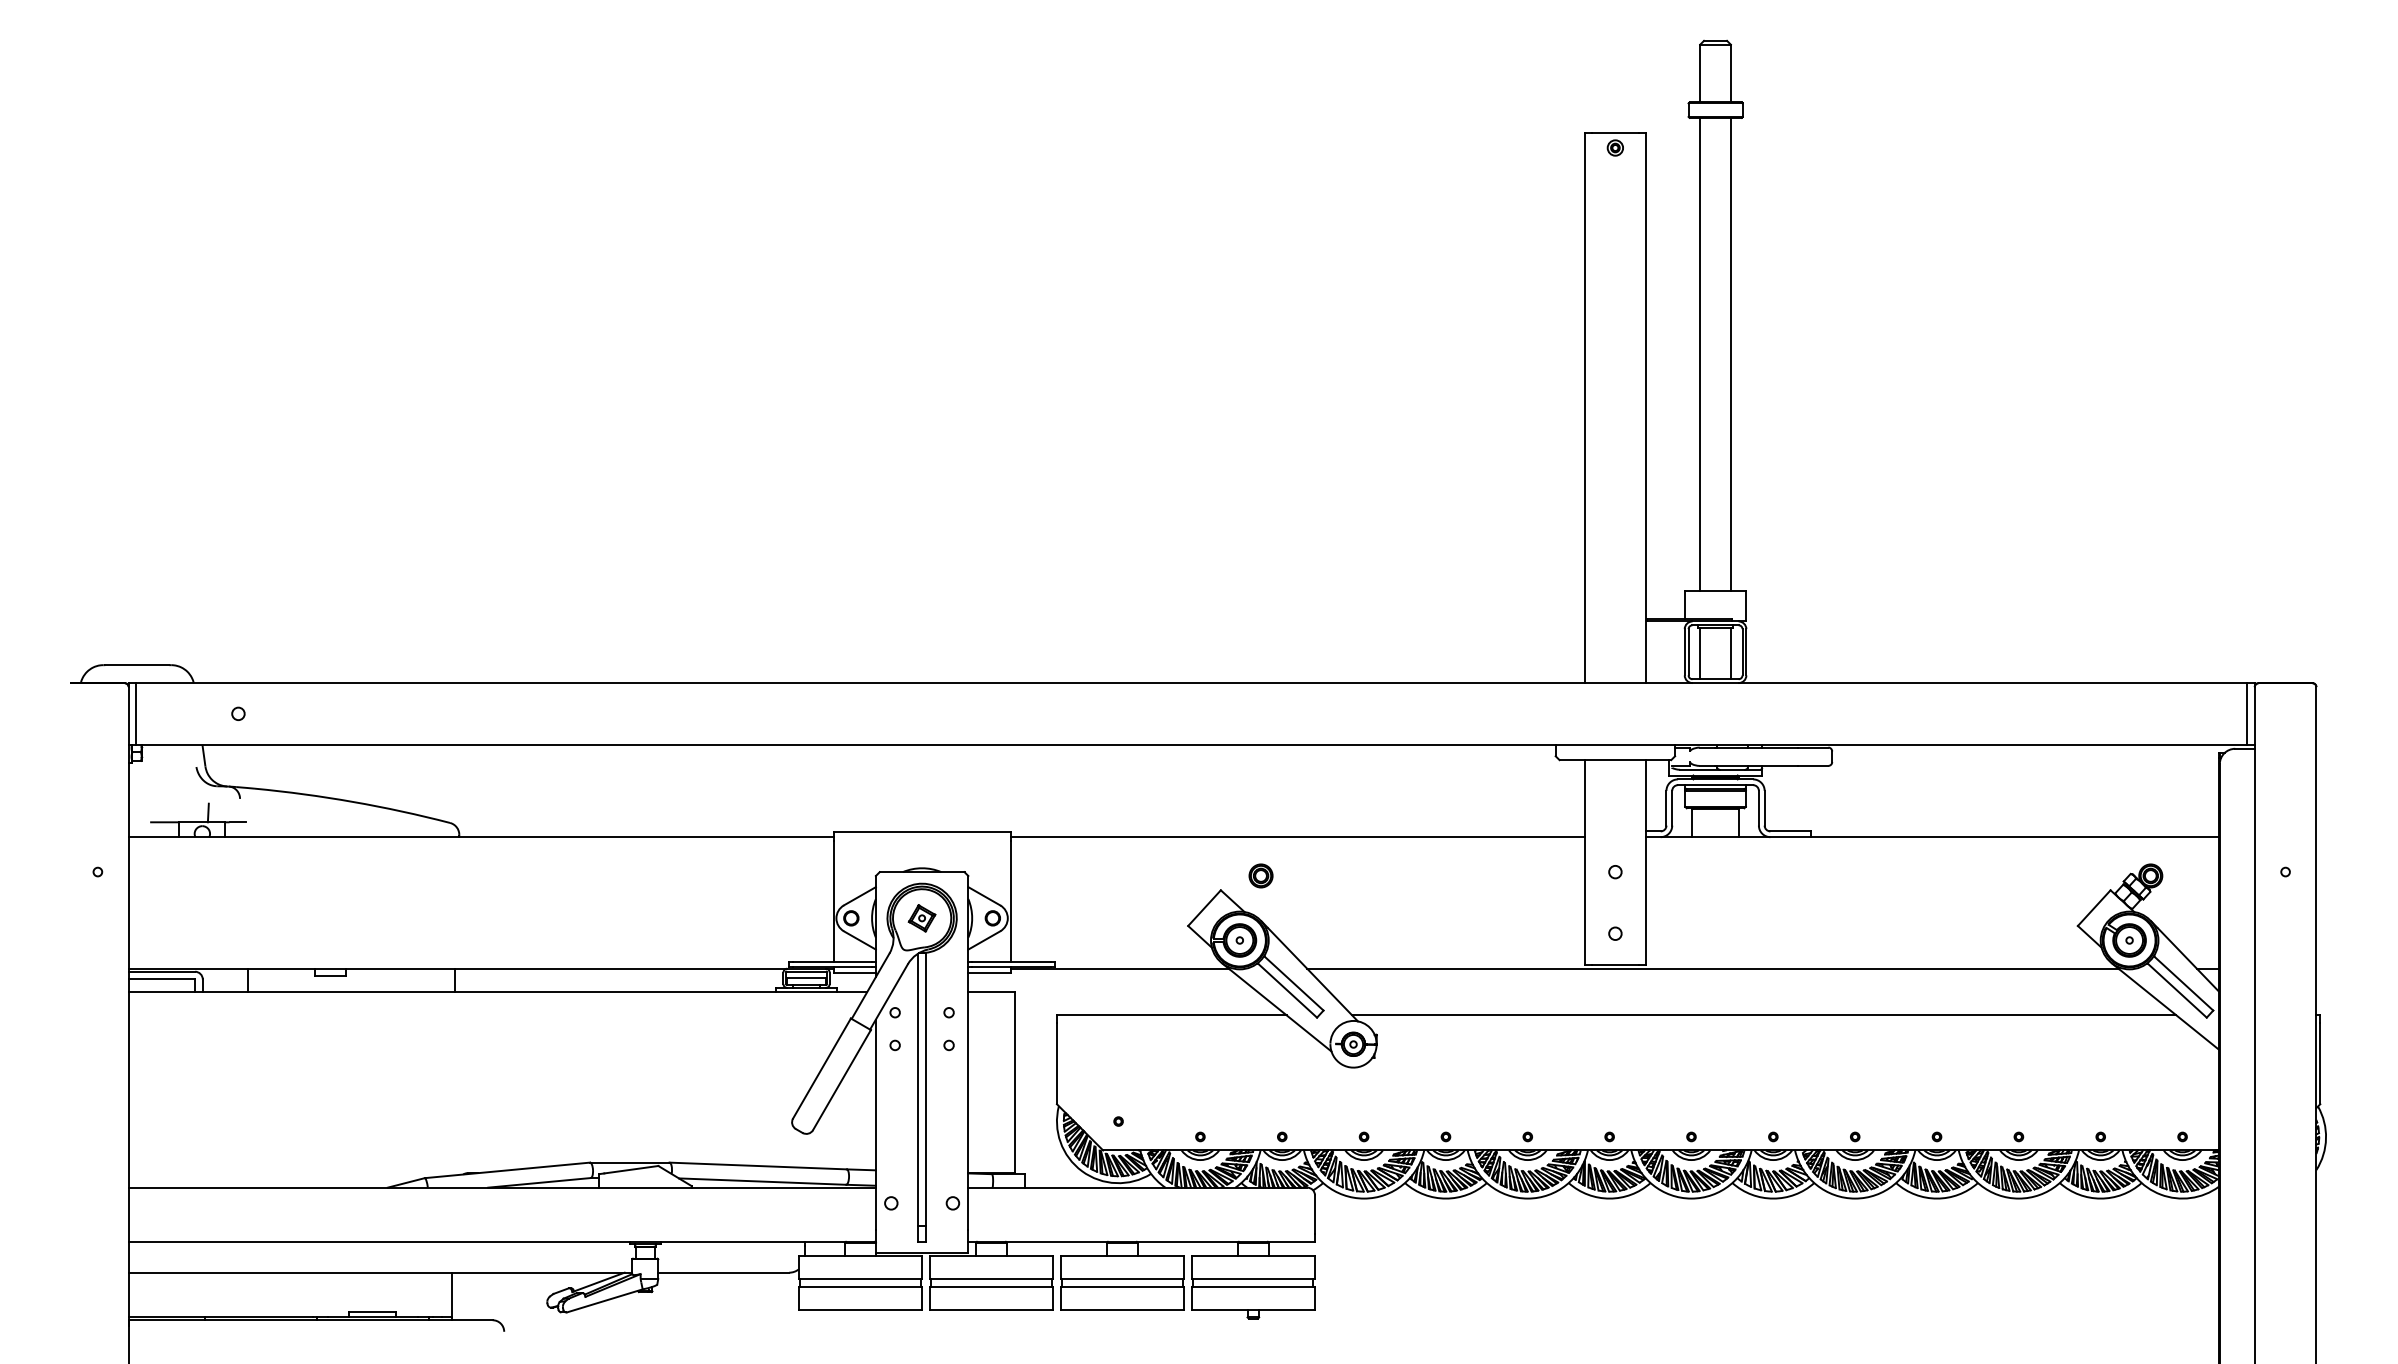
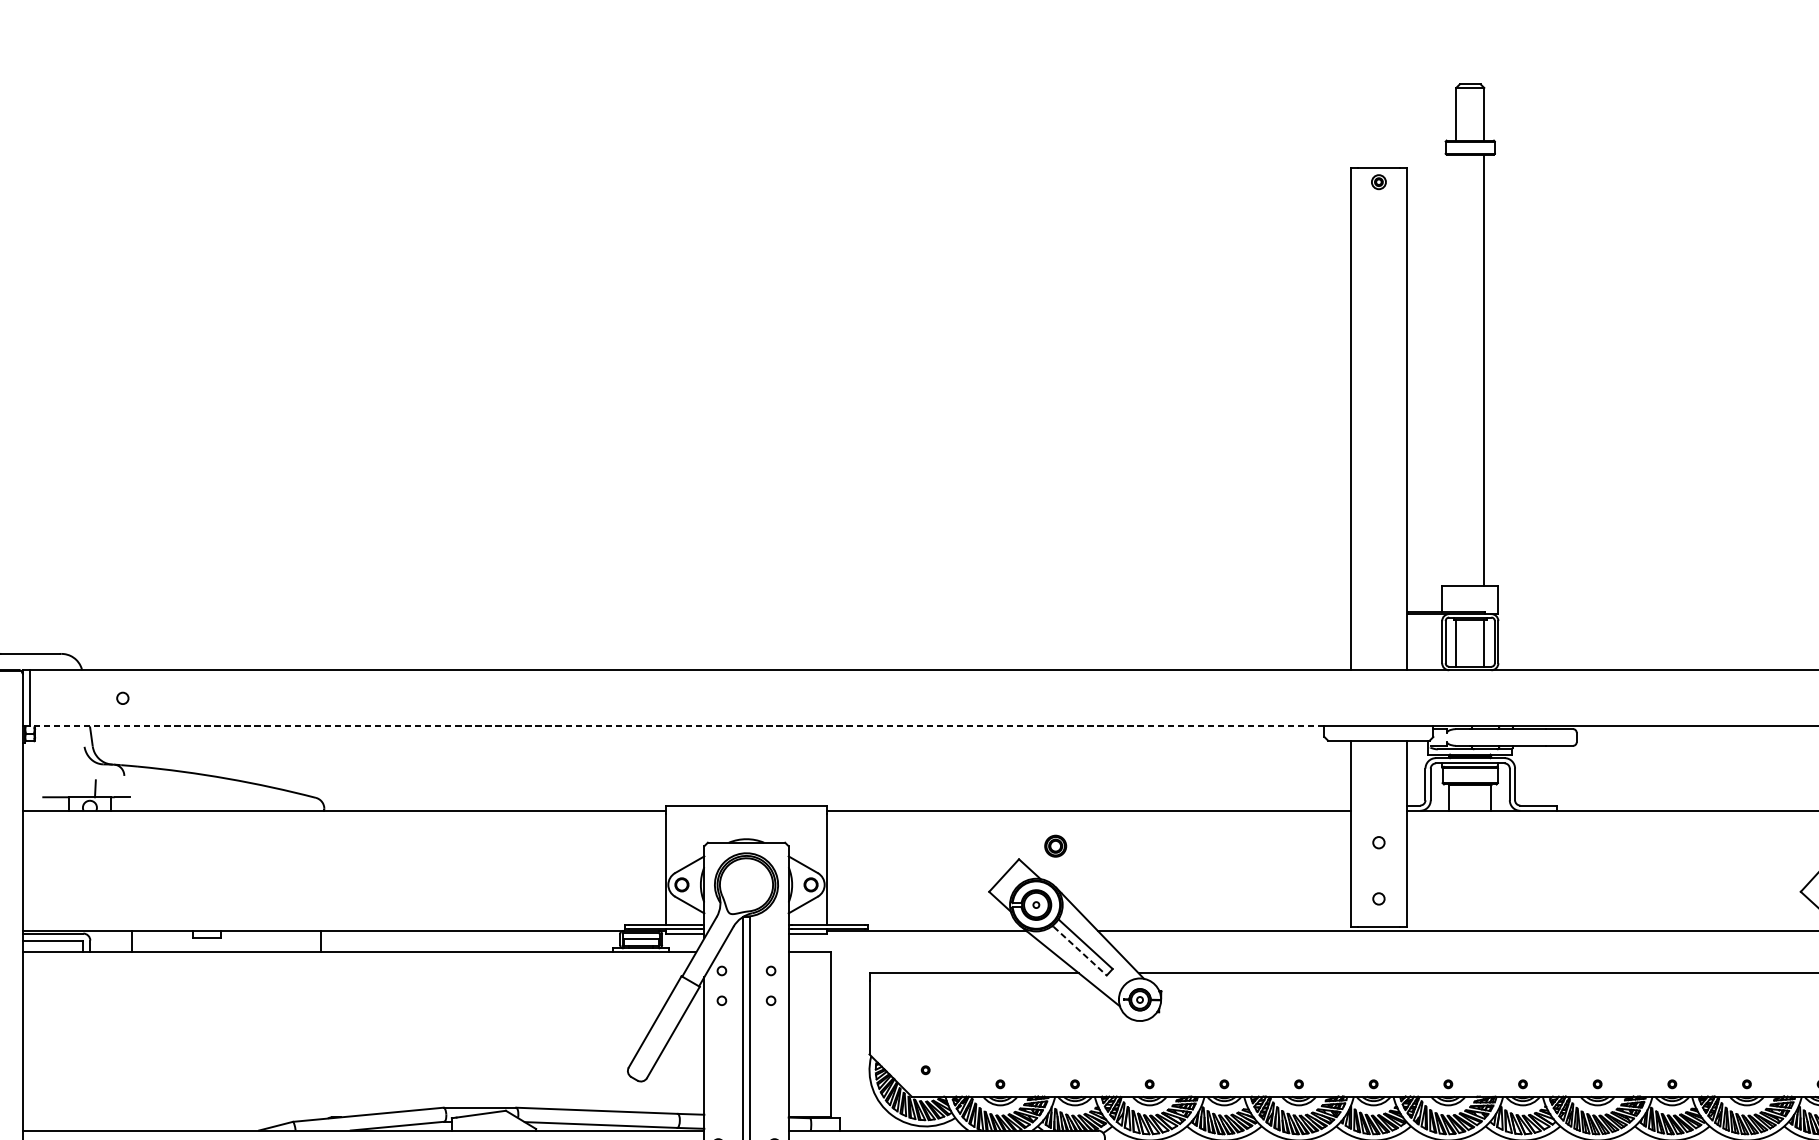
line: (1700, 353) -> (1456, 369), removed
line: (846, 744) -> (677, 726), solid -> dashed
part: (921, 918) -> (745, 885), removed
line: (1288, 991) -> (1080, 951), solid -> dashed

